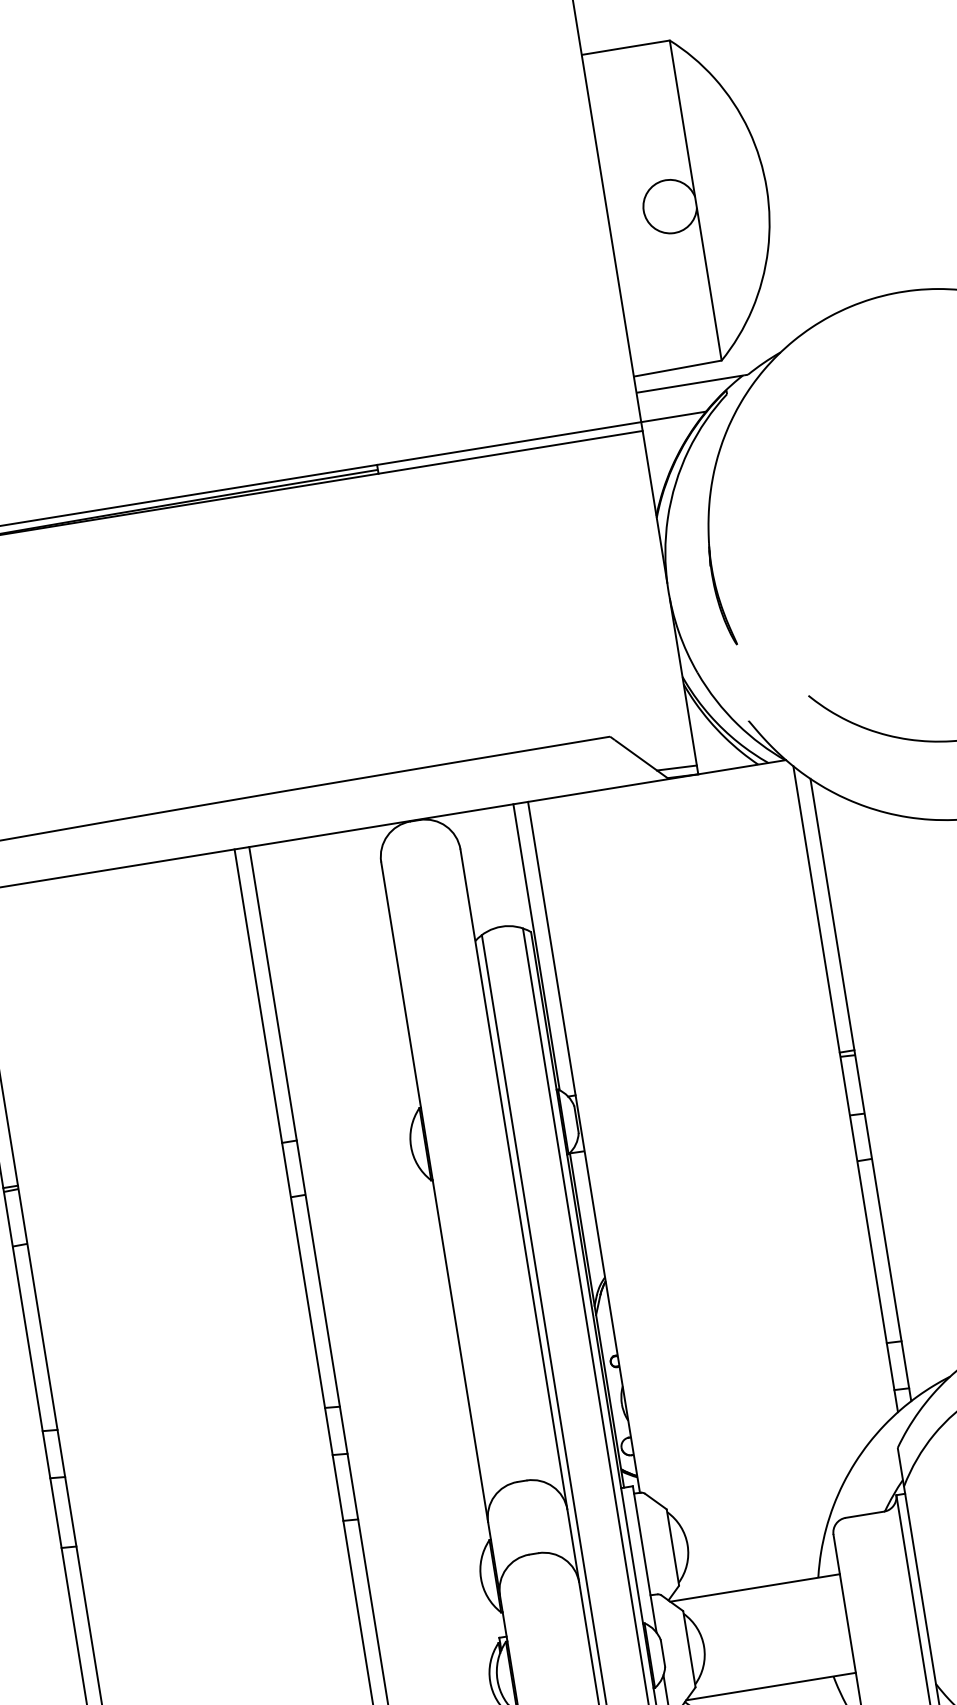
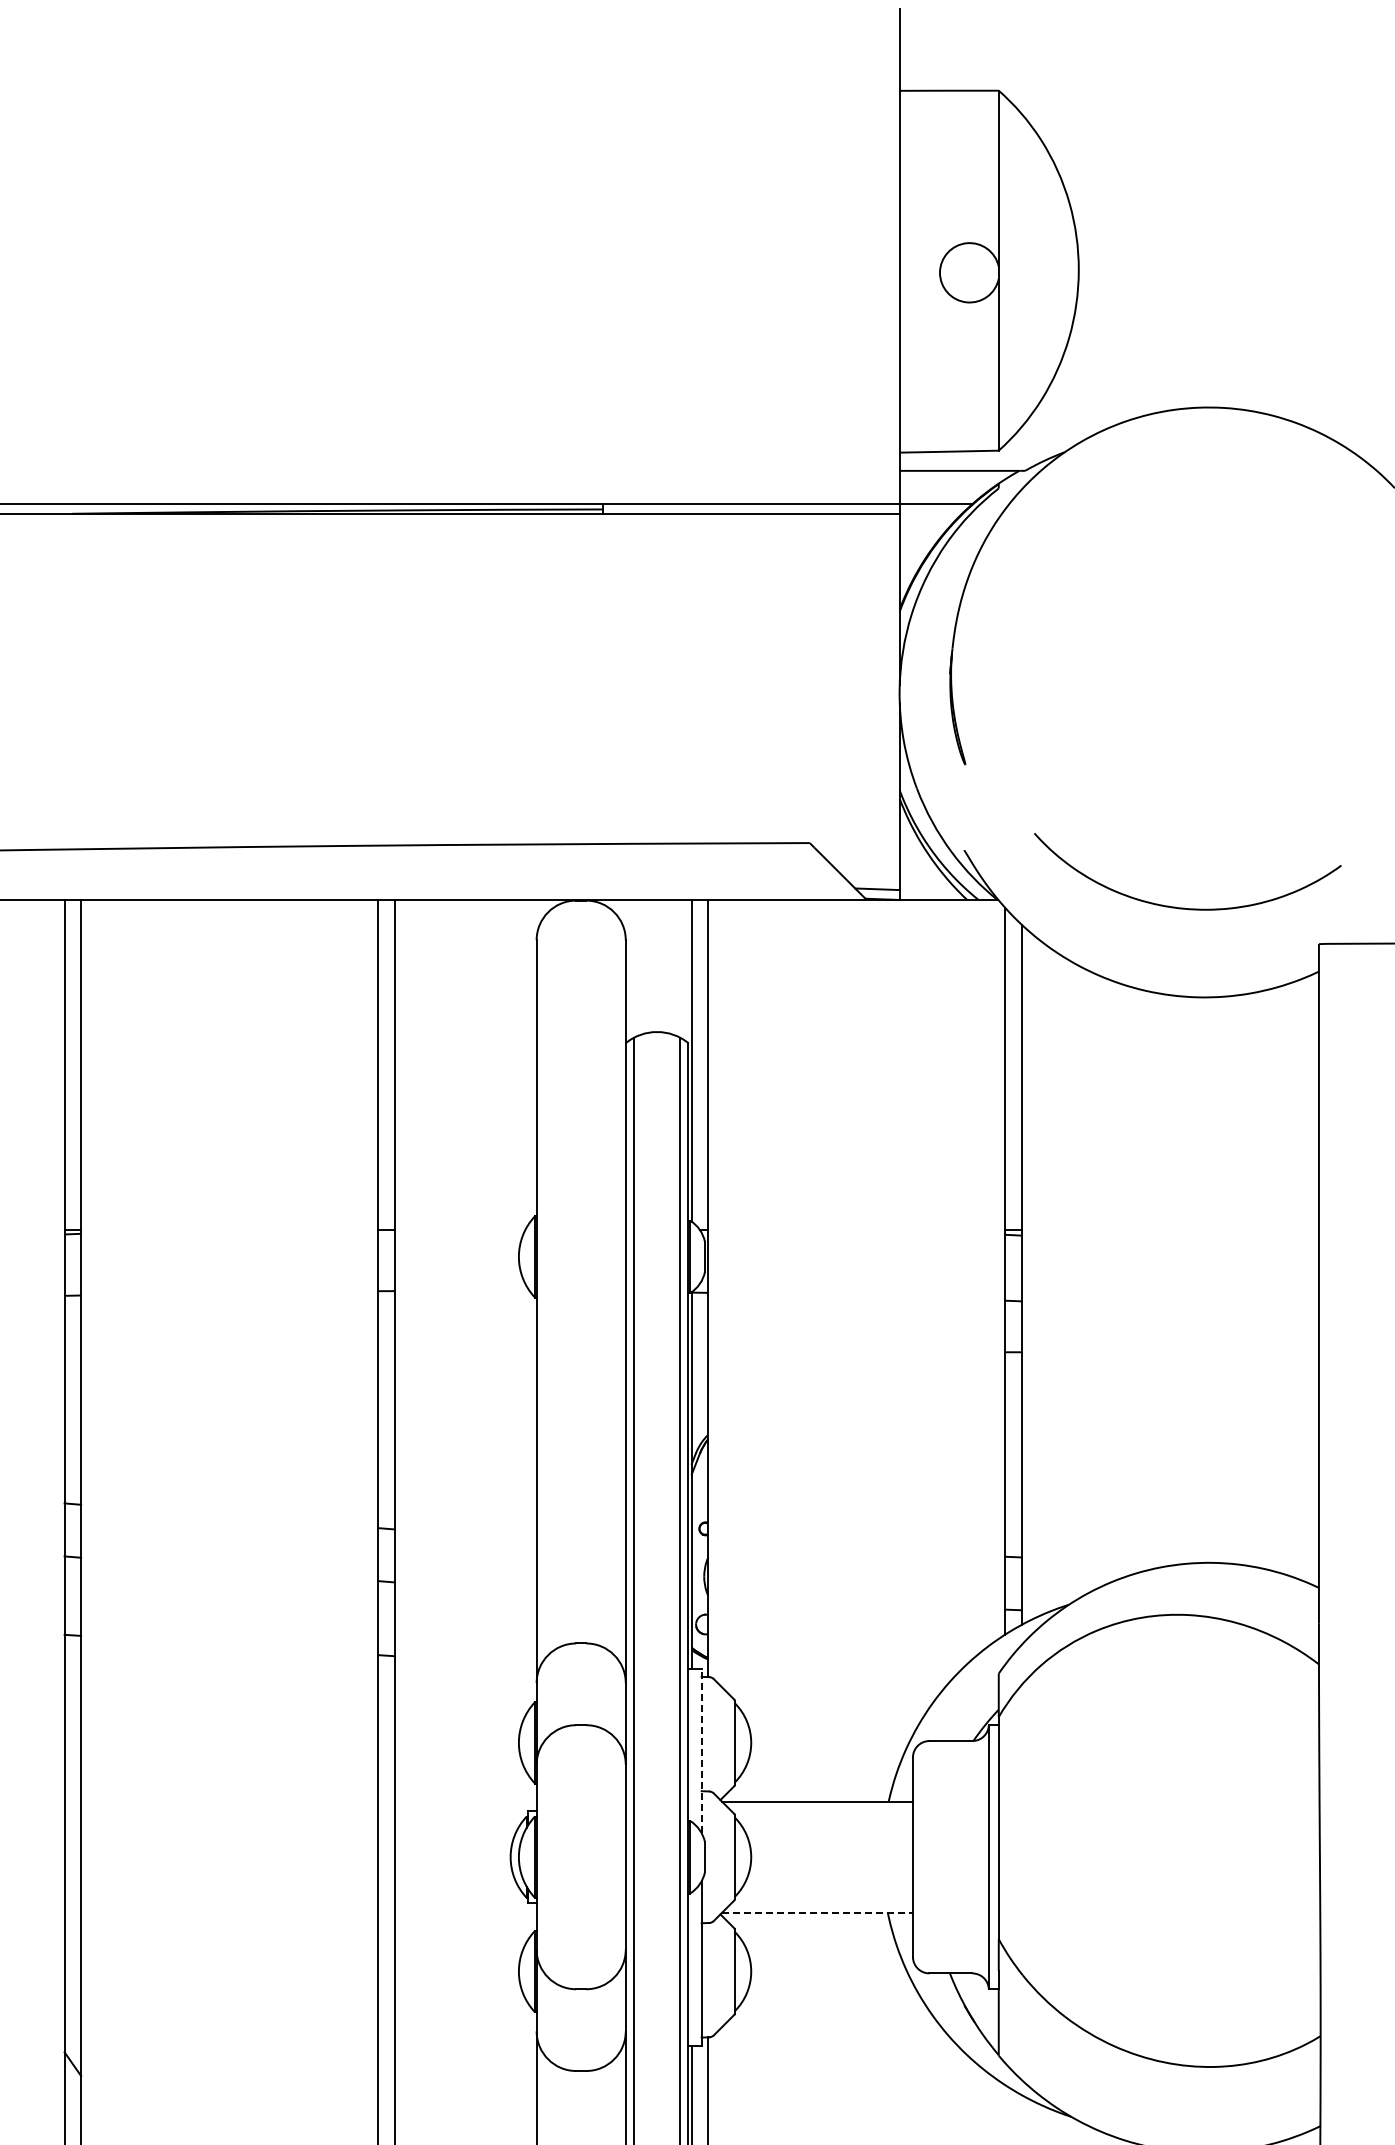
line: (644, 1559) -> (701, 1750), solid -> dashed
line: (771, 1686) -> (818, 1912), solid -> dashed

